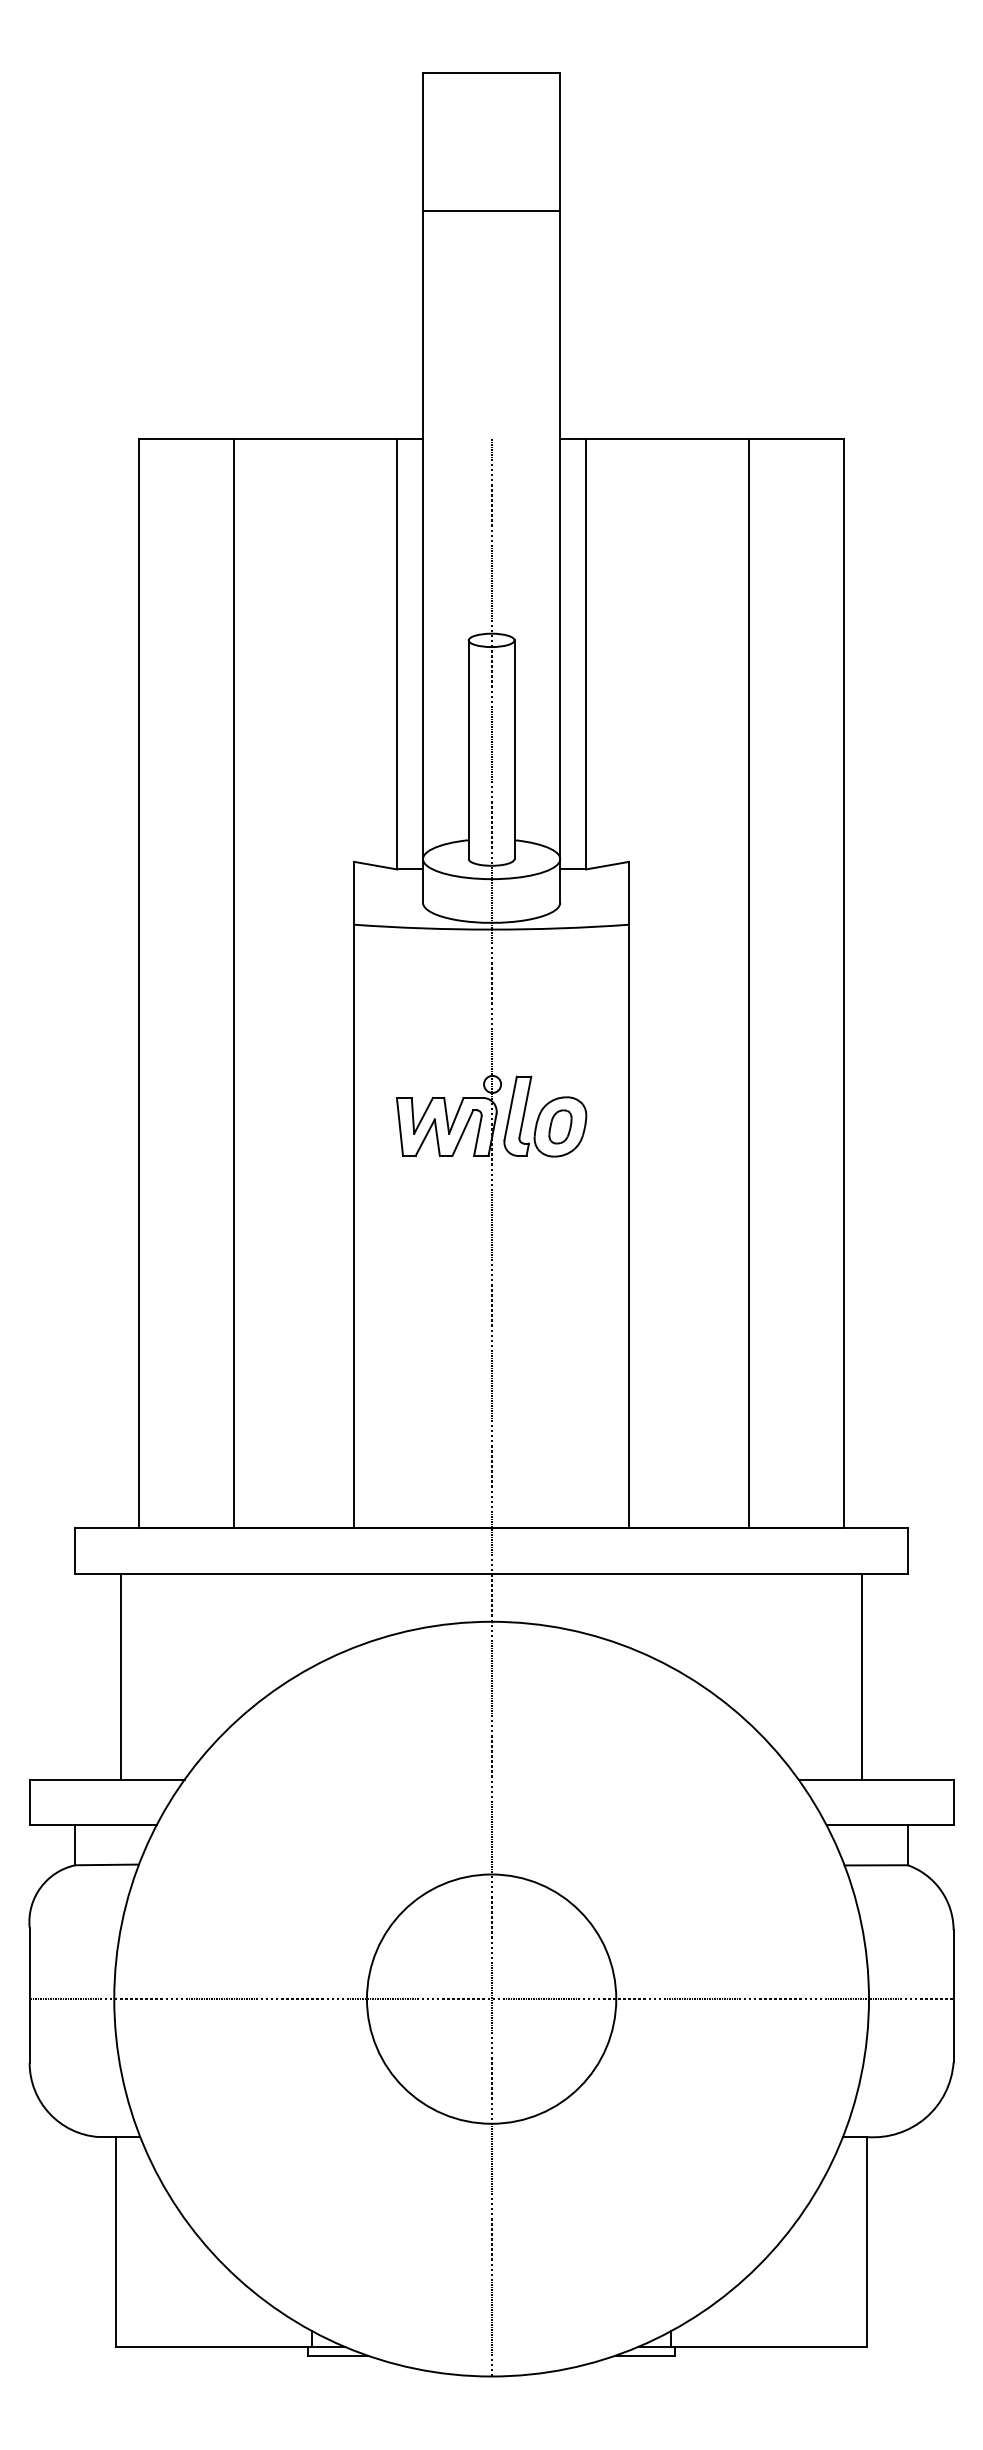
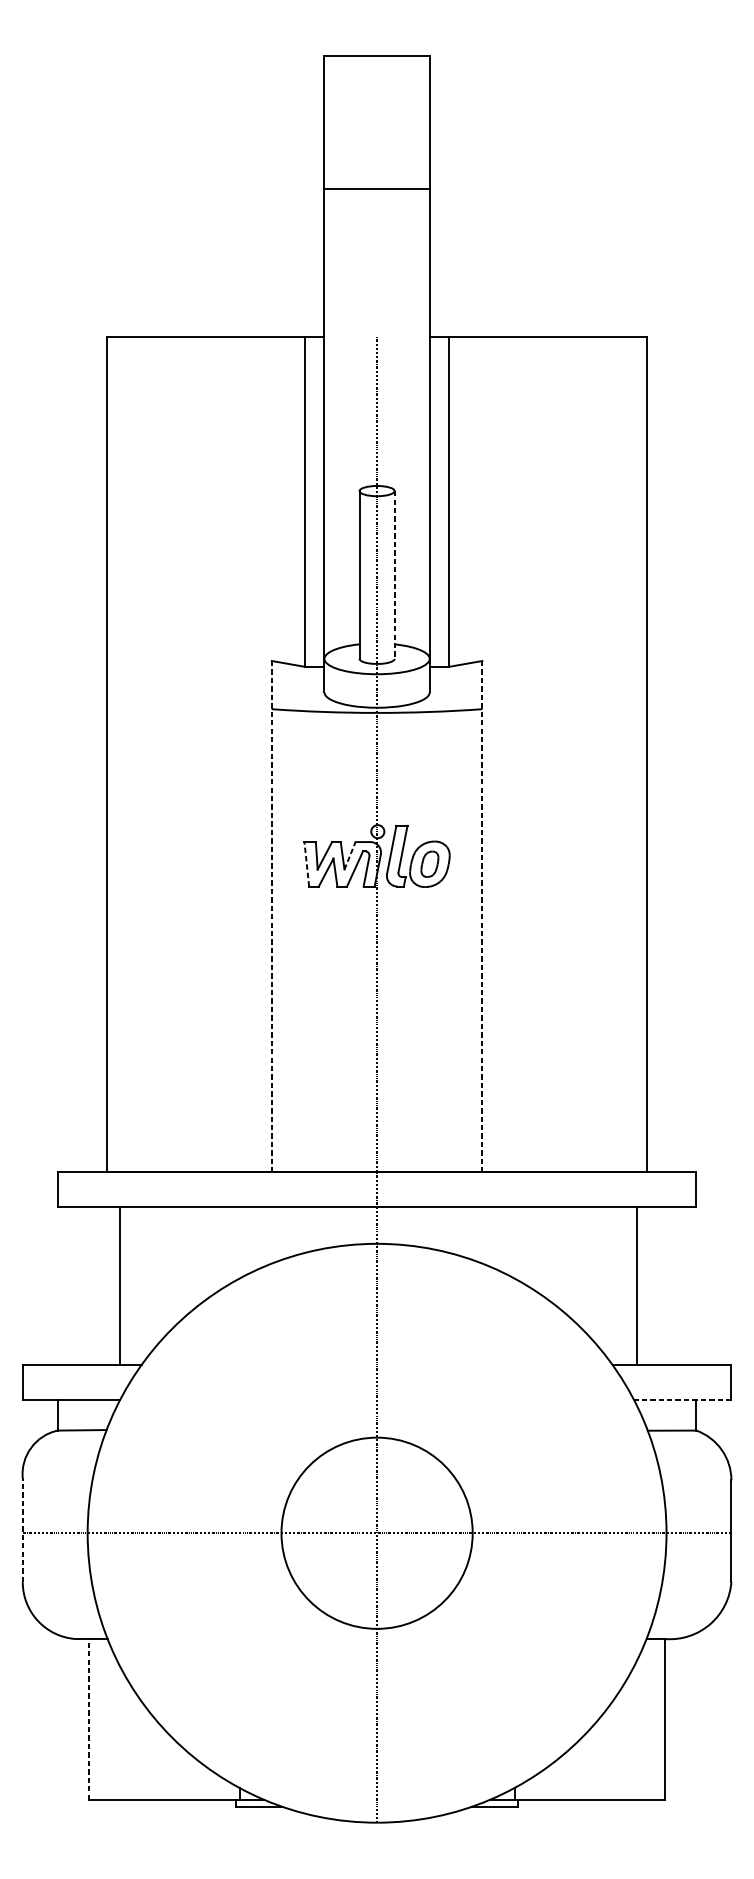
line: (491, 210) -> (377, 188), moved
line: (514, 750) -> (394, 575), solid -> dashed
line: (233, 983) -> (179, 754), removed
line: (749, 983) -> (574, 754), removed
line: (456, 1115) -> (350, 855), solid -> dashed
line: (399, 1126) -> (306, 863), solid -> dashed
line: (354, 1195) -> (271, 916), solid -> dashed
line: (628, 1195) -> (482, 916), solid -> dashed
line: (121, 1676) -> (120, 1285), moved
line: (862, 1676) -> (637, 1285), moved
line: (890, 1825) -> (683, 1400), solid -> dashed
line: (29, 1995) -> (22, 1530), solid -> dashed
line: (116, 2241) -> (89, 1719), solid -> dashed

